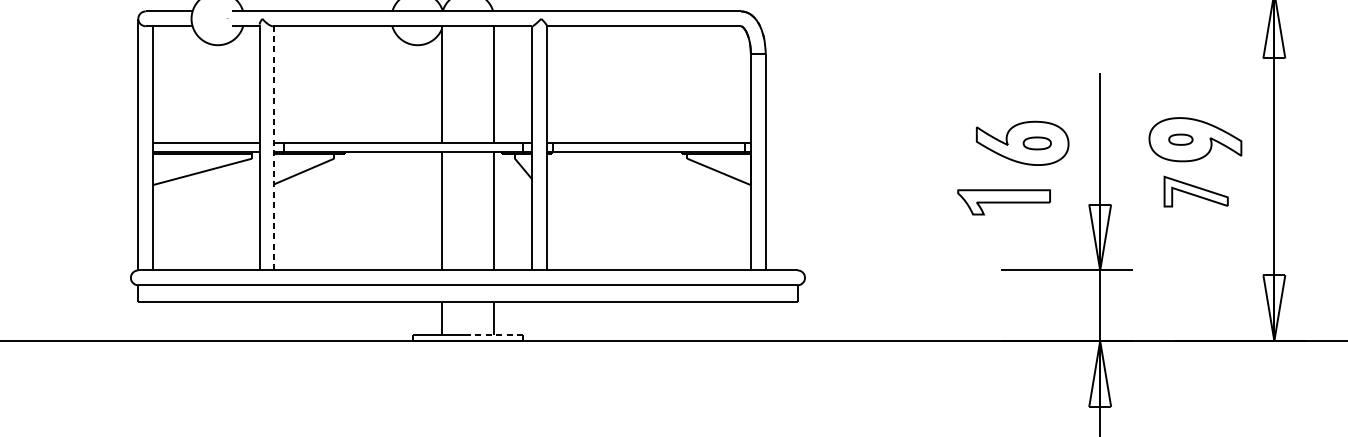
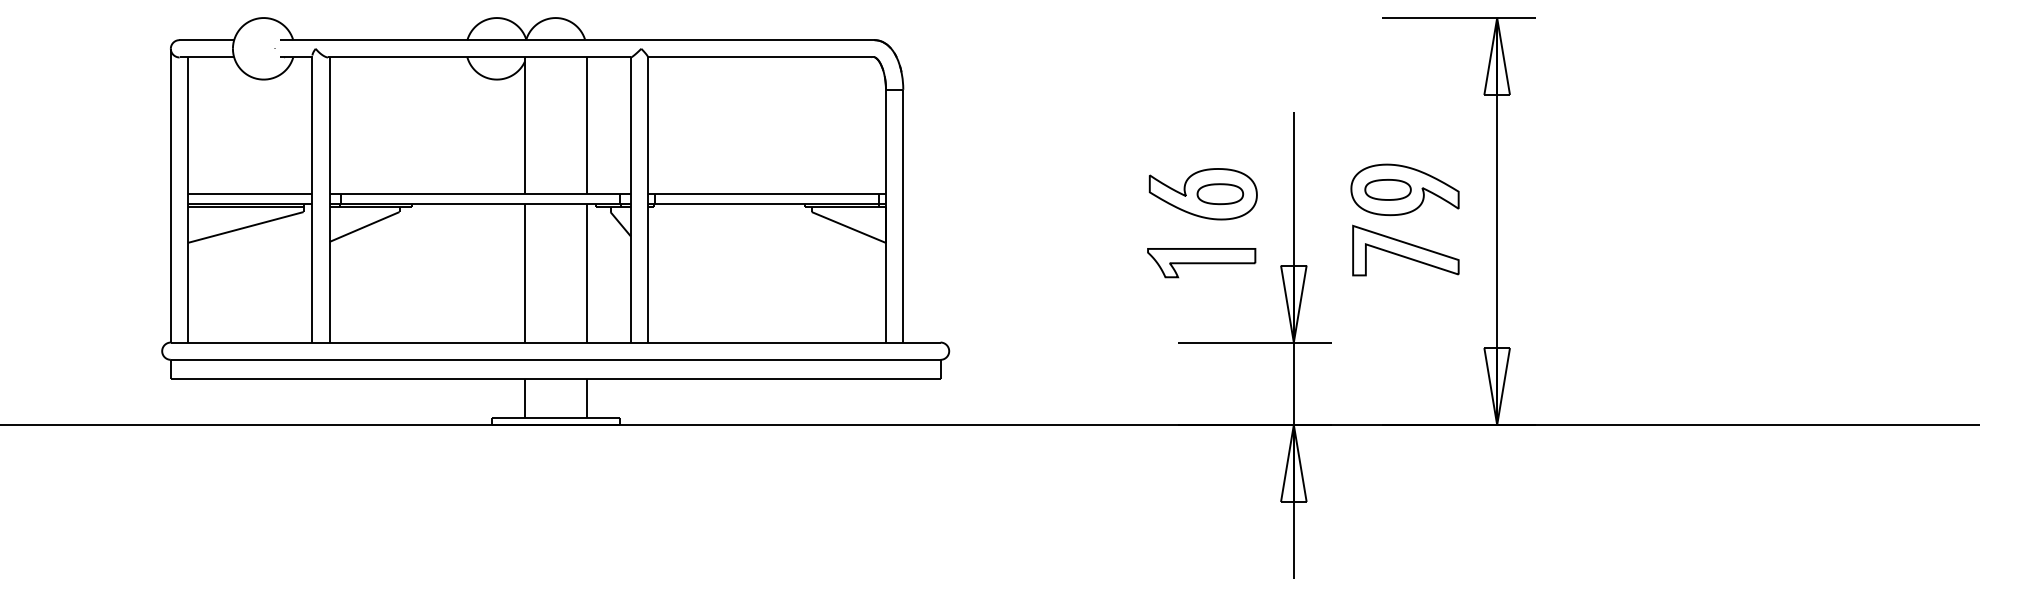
part: (1180, 139) -> (1387, 189), size x1.67
part: (1037, 143) -> (1220, 194), size x1.43
line: (274, 148) -> (329, 200), dashed -> solid
part: (1195, 191) -> (1405, 250), size x1.43
part: (1003, 202) -> (1201, 263), moved
line: (495, 334) -> (587, 417), dashed -> solid

